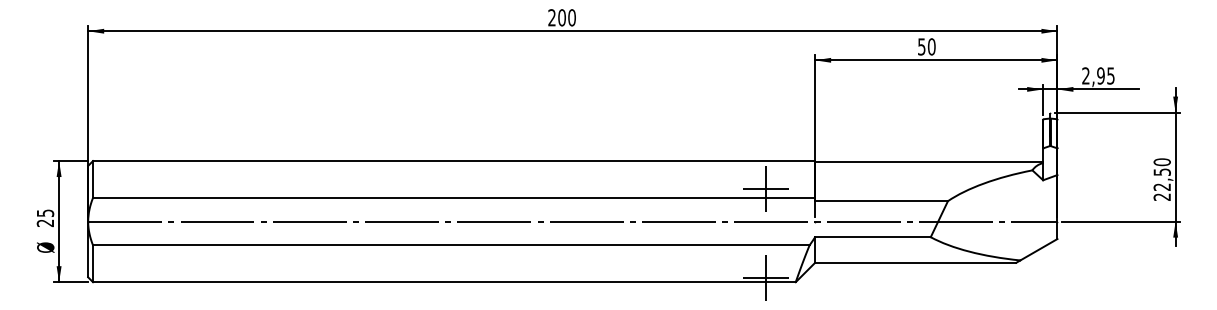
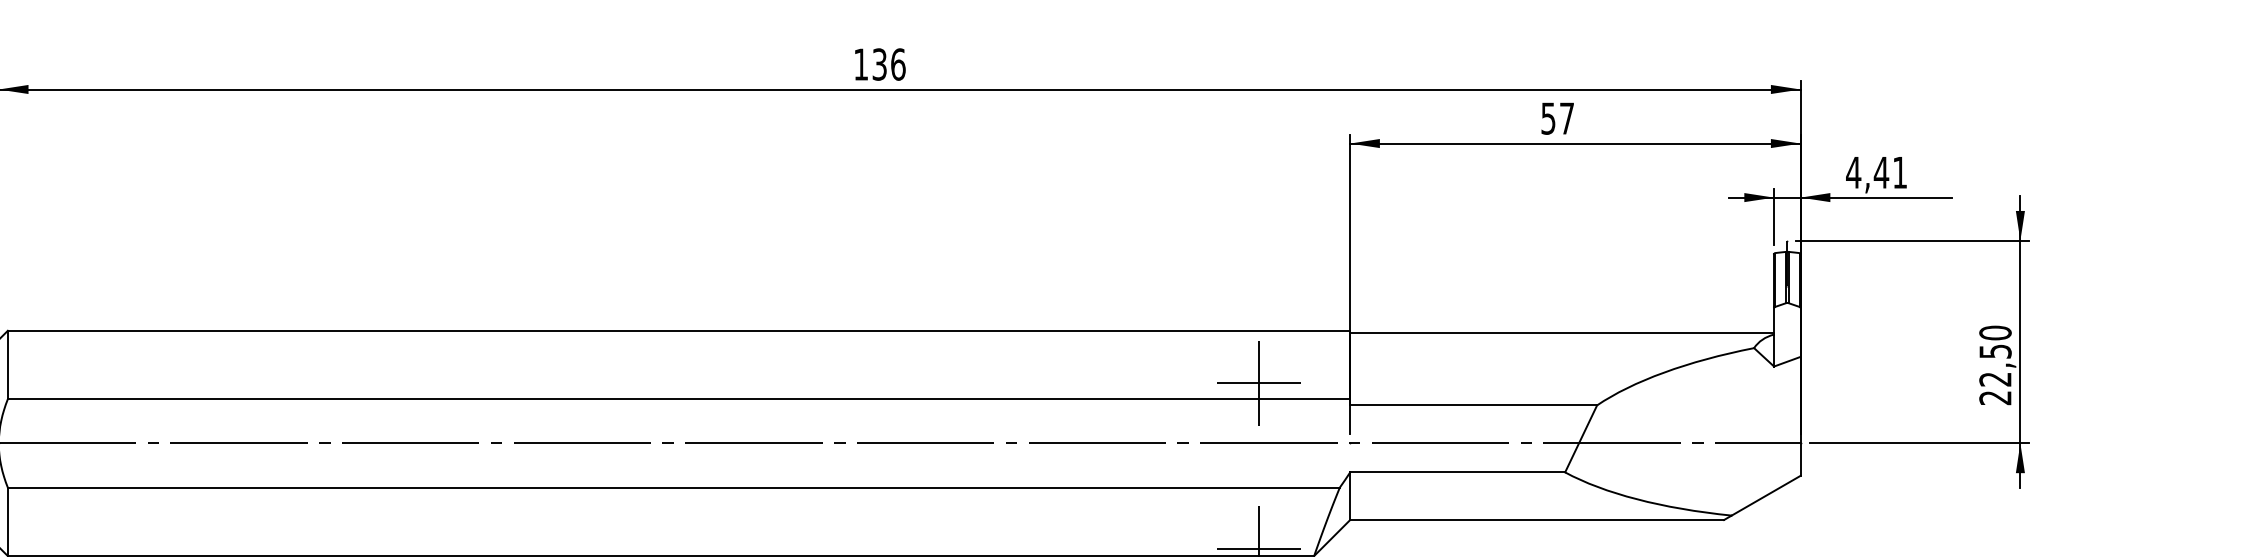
text: (562, 17) -> (880, 63), 200 -> 136
text: (931, 46) -> (1566, 117), 50 -> 57
text: (1097, 75) -> (1875, 171), 2,95 -> 4,41

